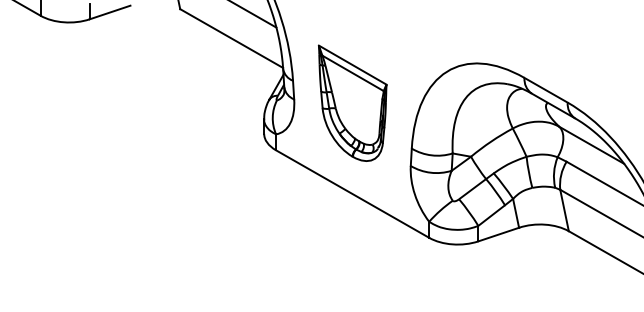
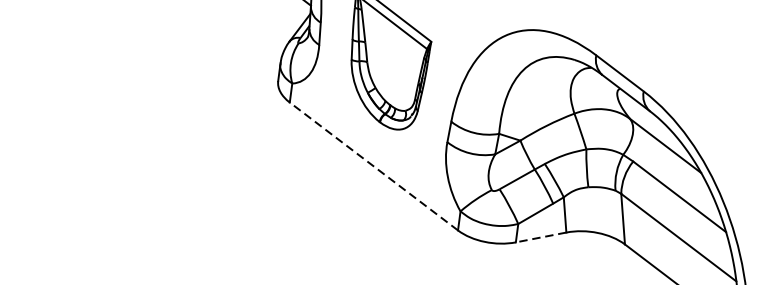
line: (352, 193) -> (373, 165), solid -> dashed
line: (498, 234) -> (540, 237), solid -> dashed

